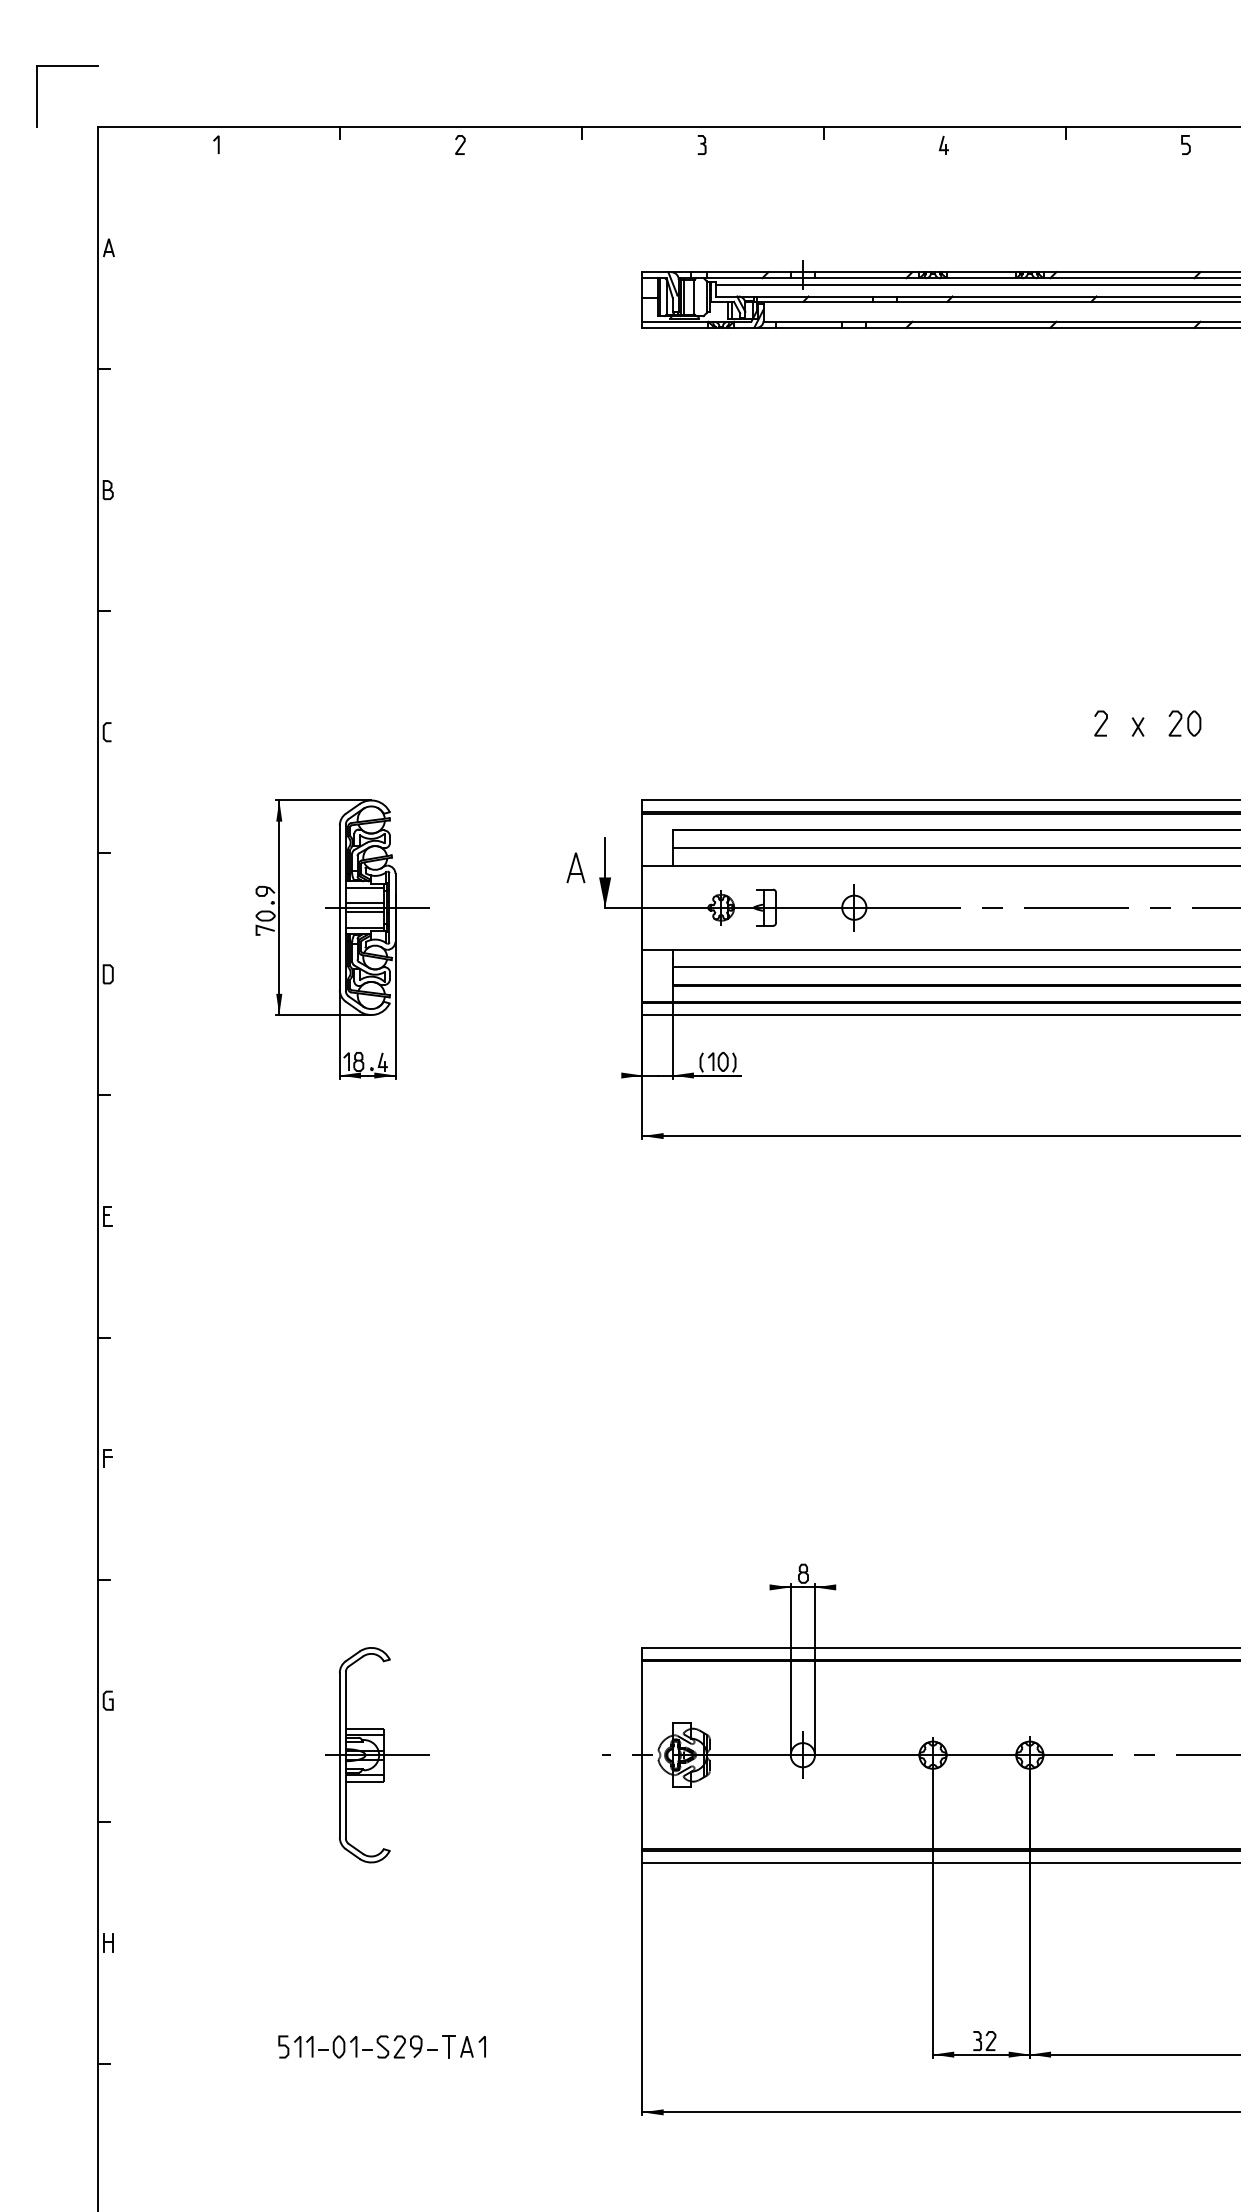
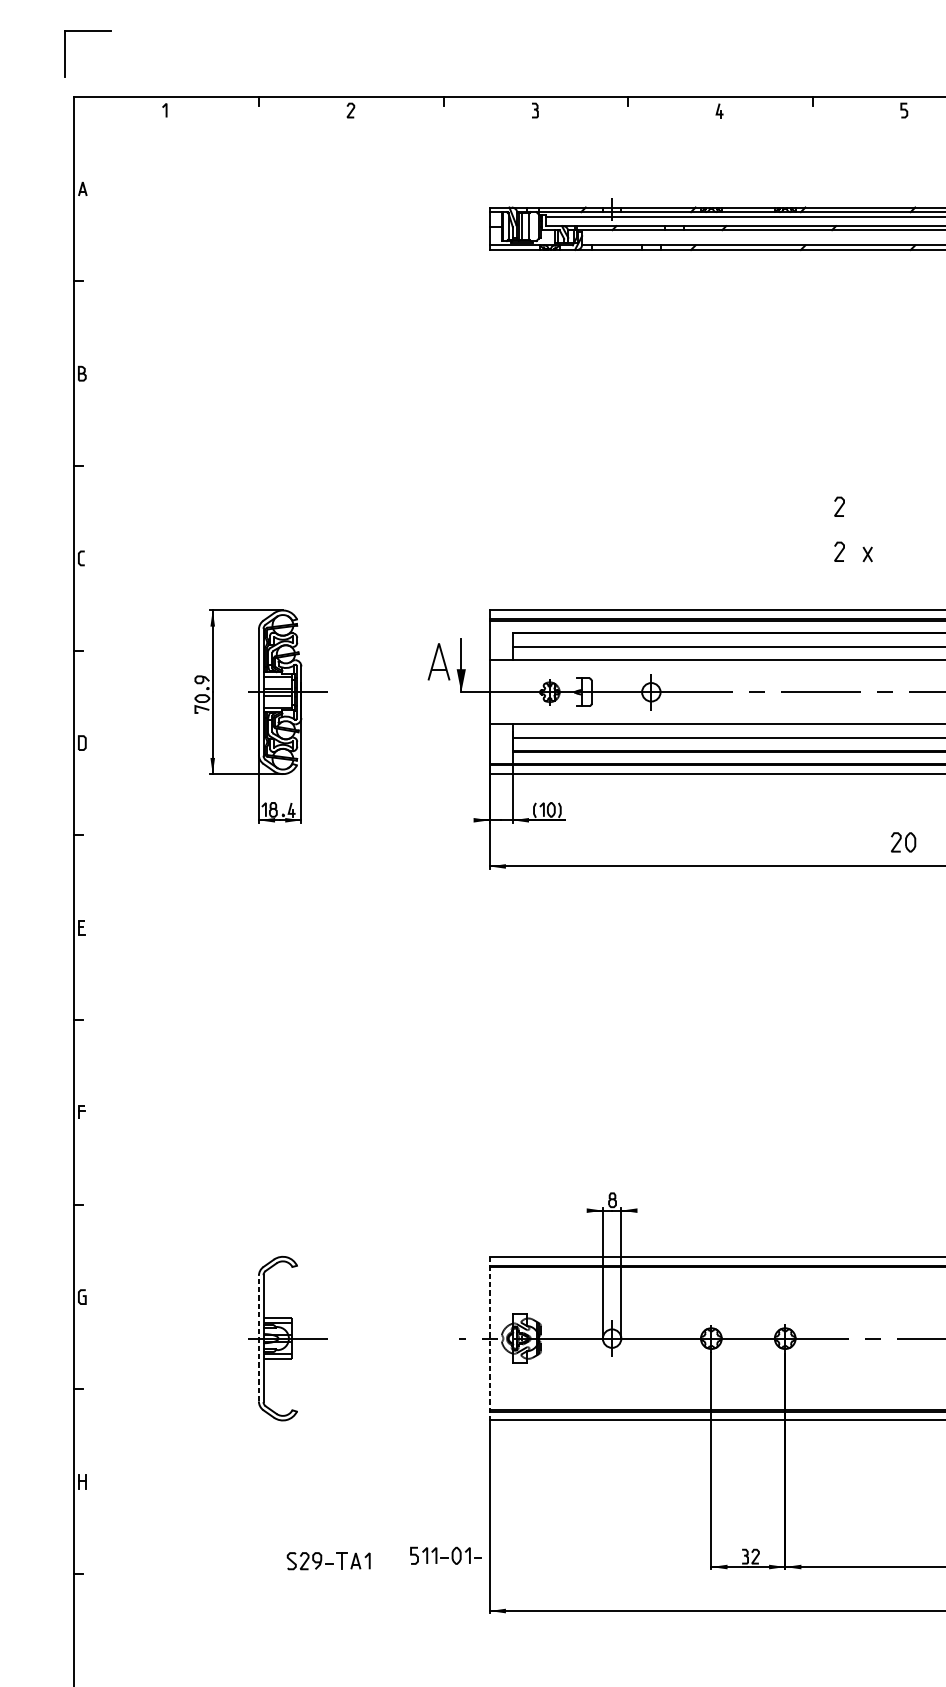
part: (67, 66) -> (87, 30), moved
curve: (1101, 665) -> (839, 507), added
part: (1184, 723) -> (903, 842), moved
part: (575, 867) -> (438, 661), size x1.6
line: (339, 1754) -> (258, 1338), solid -> dashed
line: (642, 1755) -> (489, 1338), solid -> dashed
part: (325, 2046) -> (446, 1555), moved

